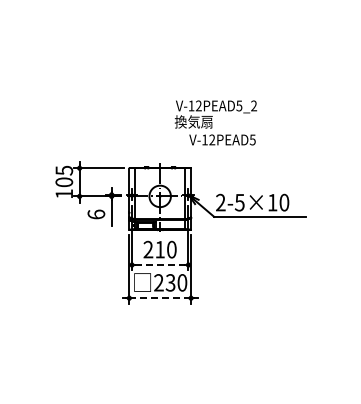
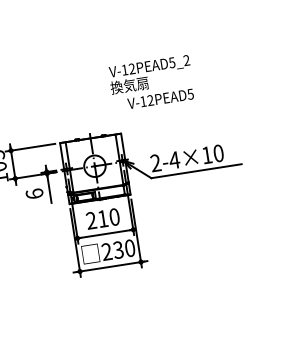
text: (215, 122) -> (151, 82), moved
text: (239, 202) -> (174, 160), 2-5×10 -> 2-4×10
line: (160, 265) -> (105, 234), dashed -> solid
line: (160, 298) -> (110, 267), dashed -> solid

